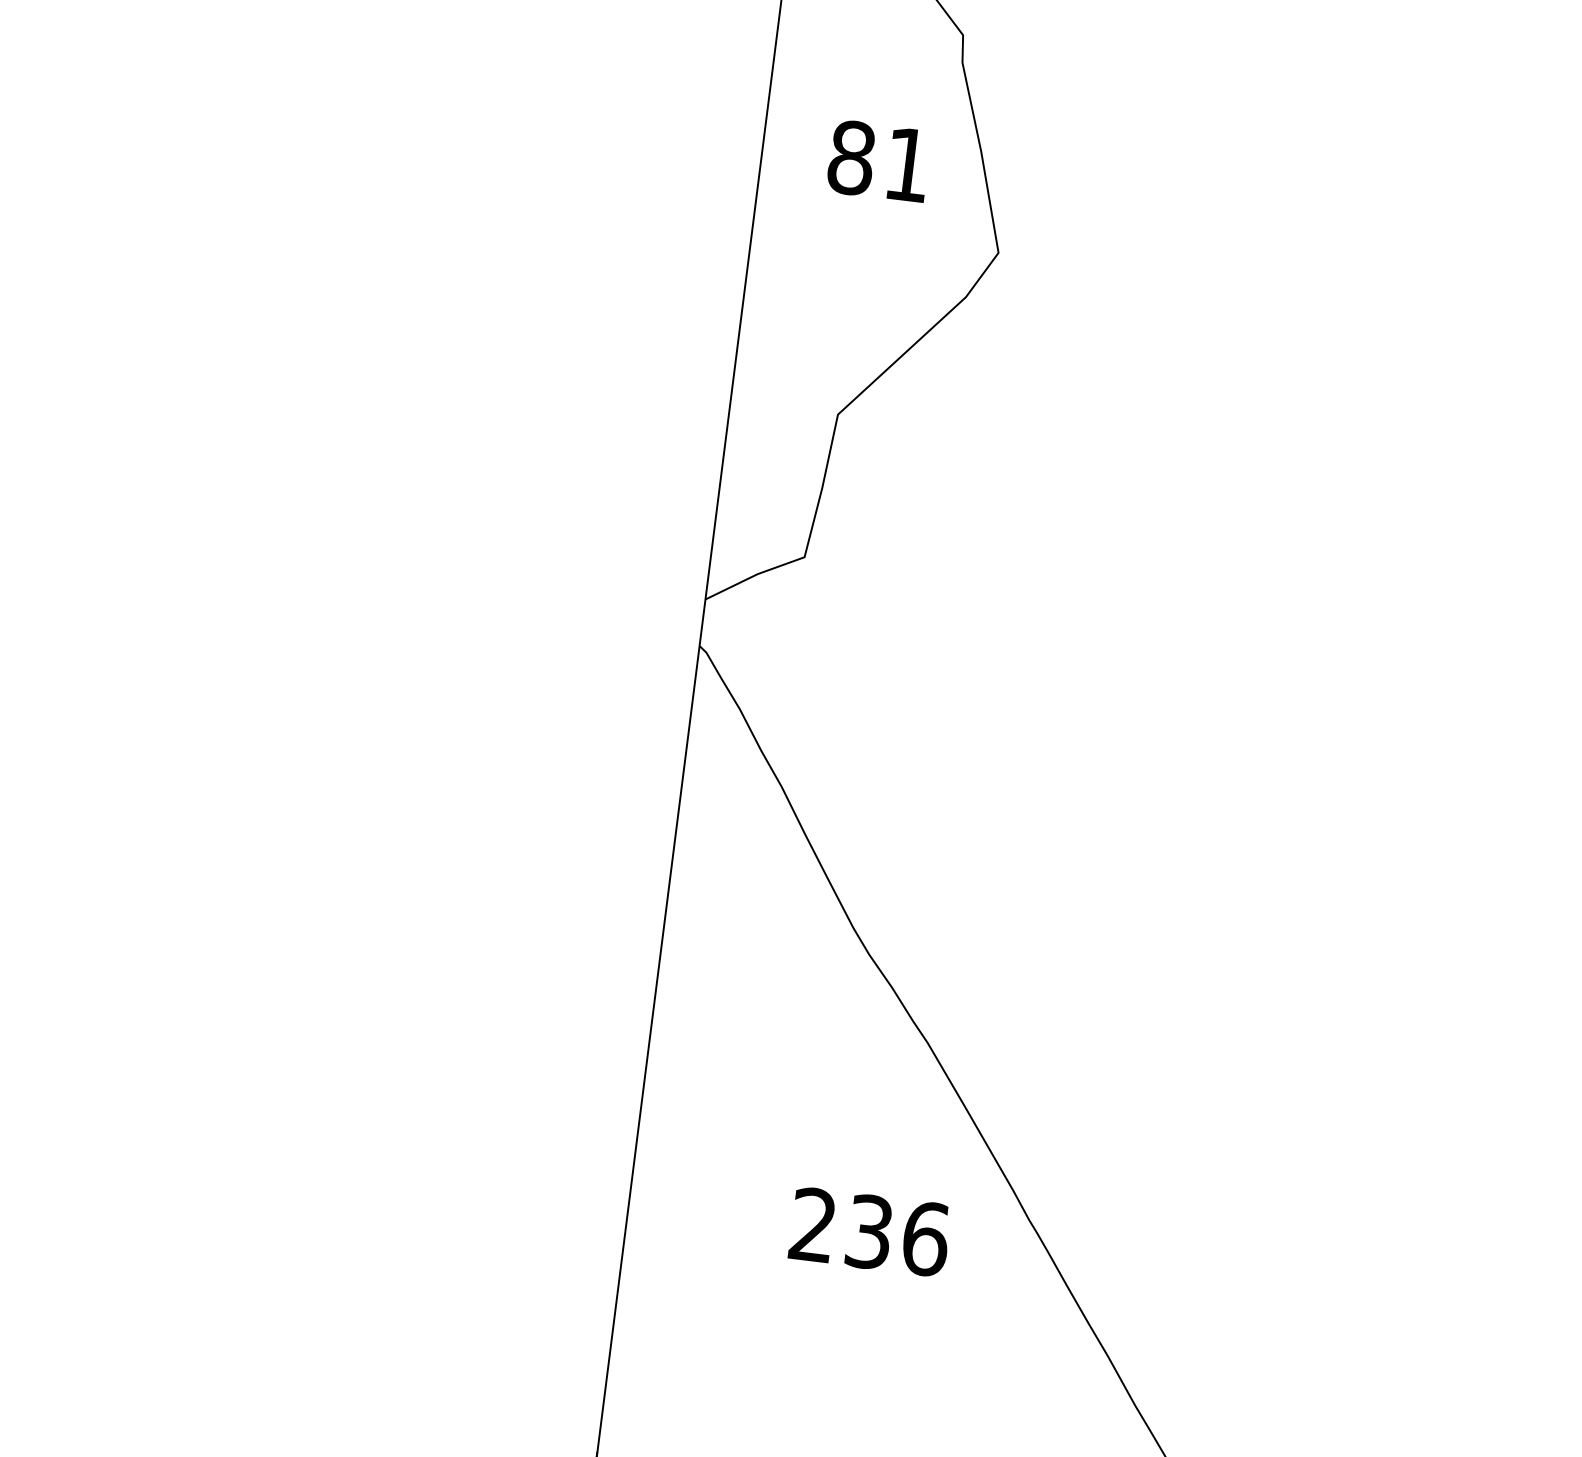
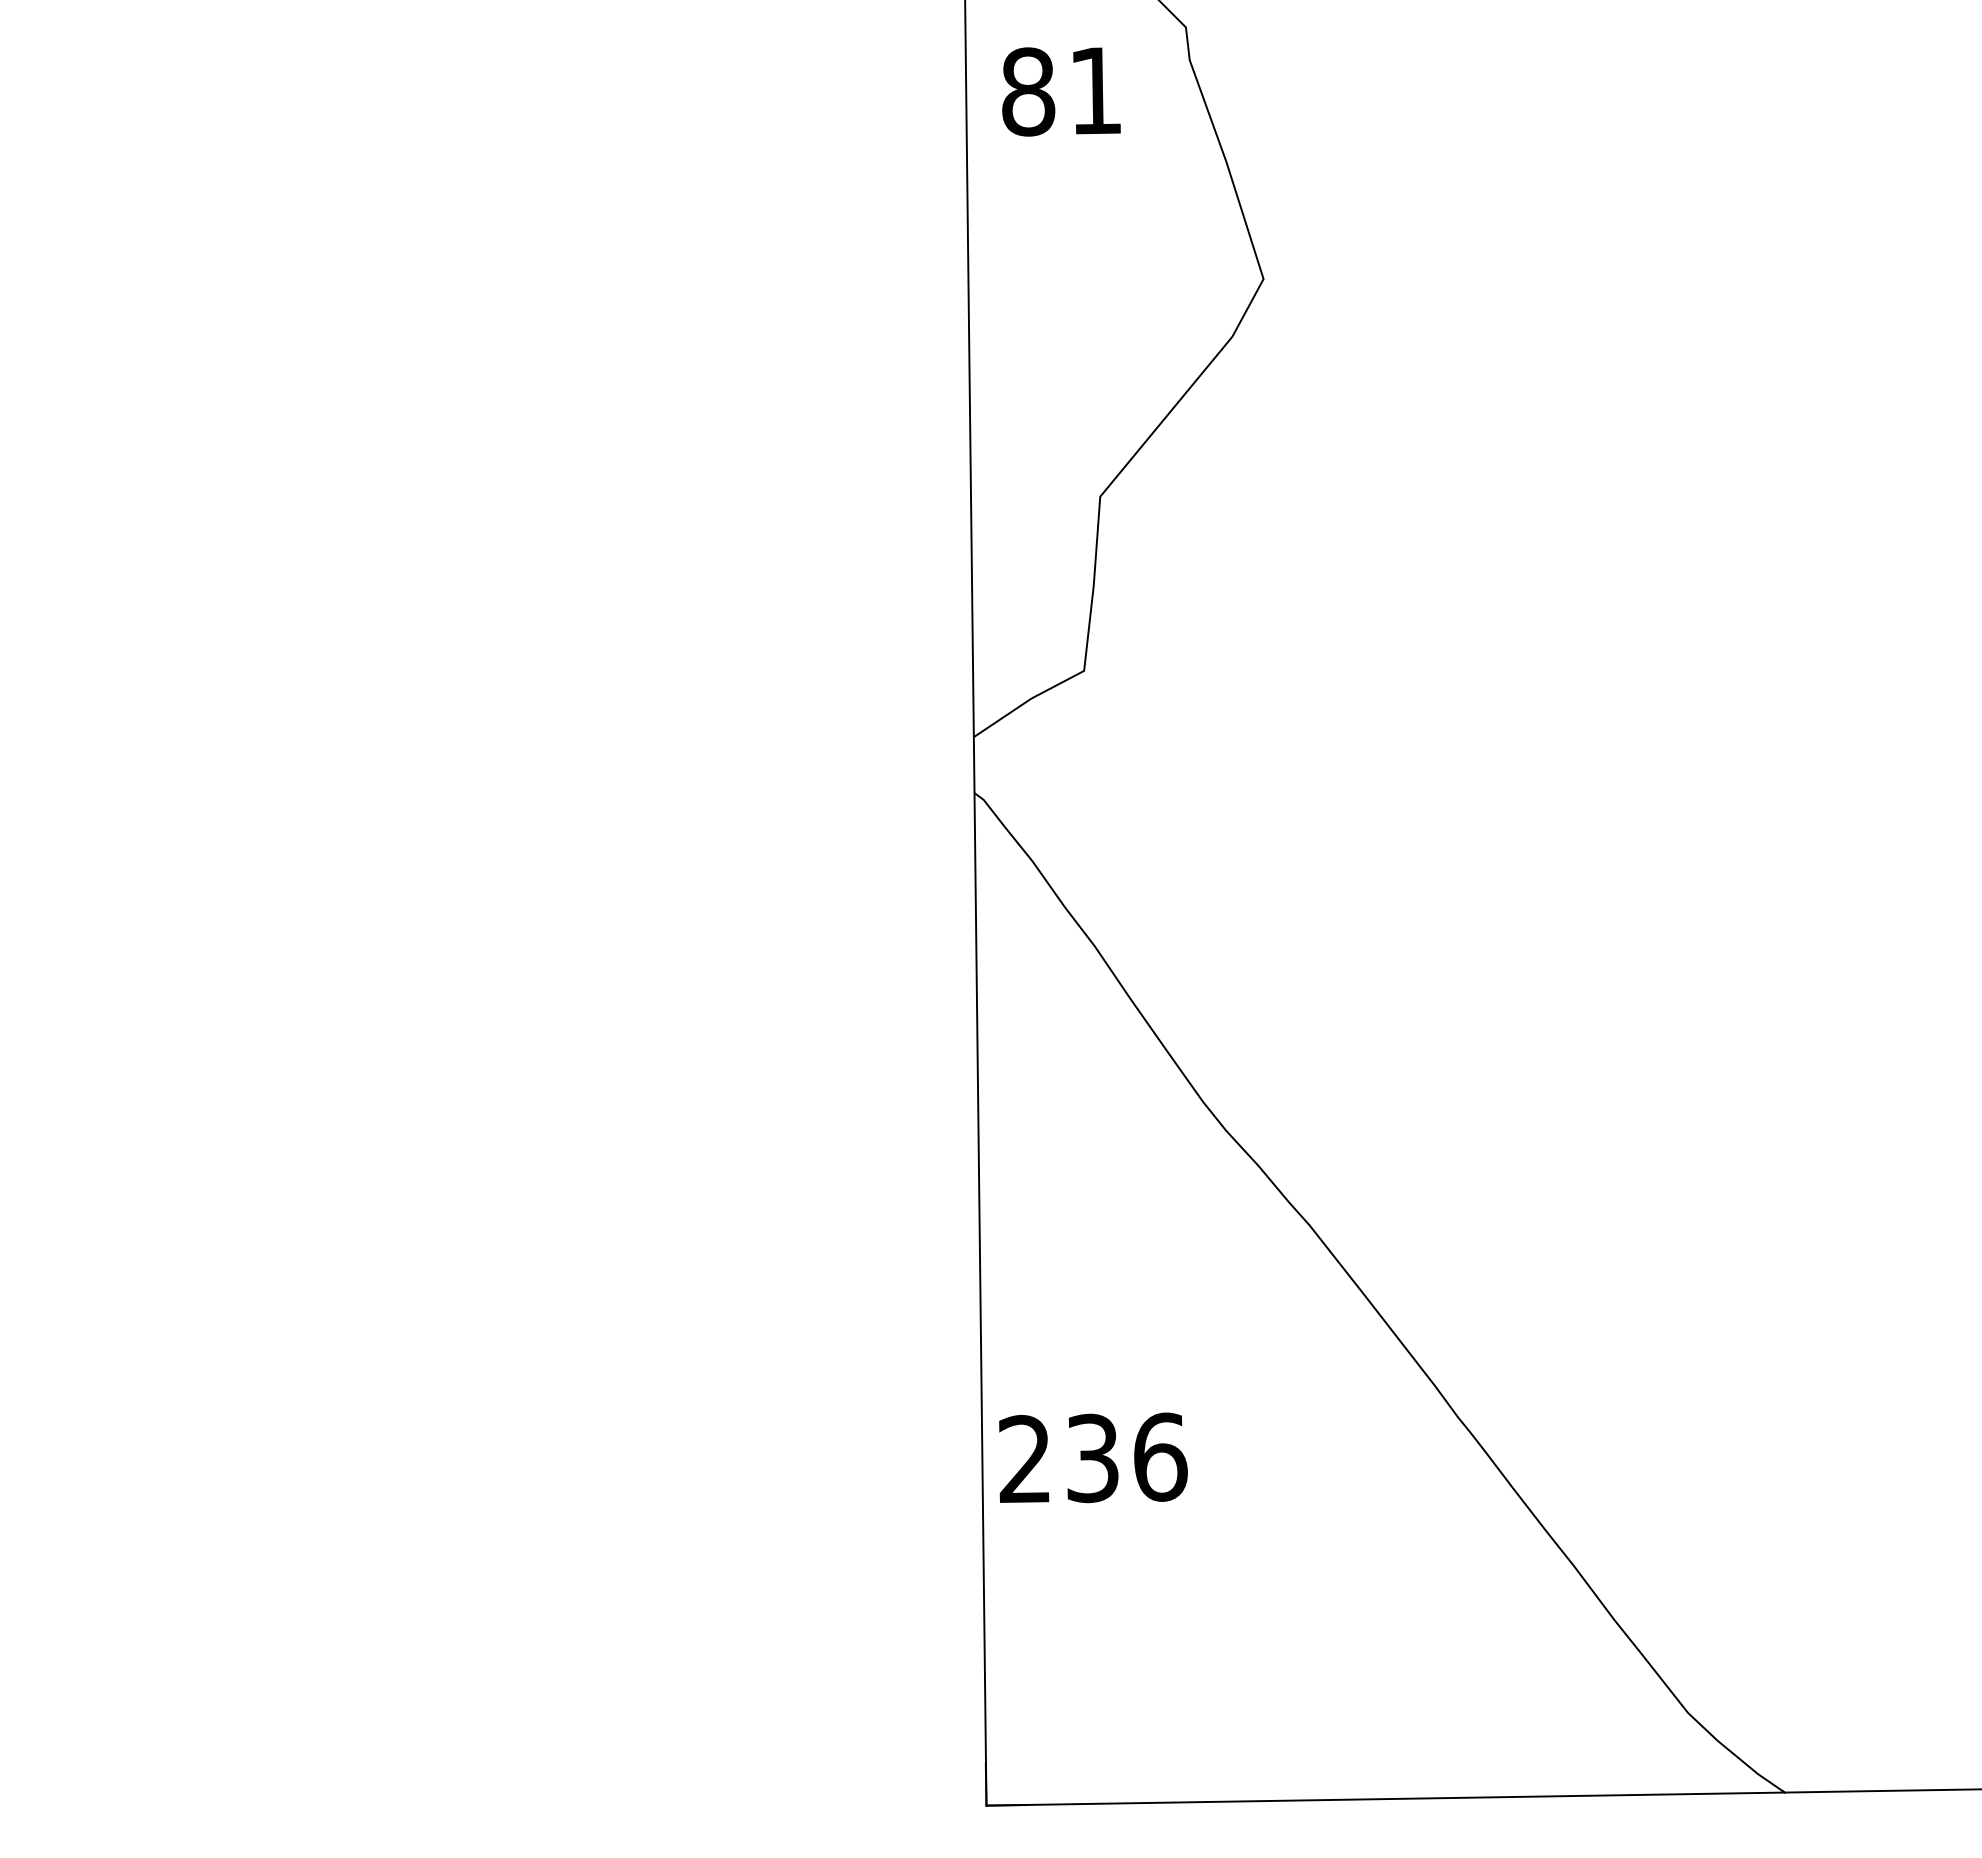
text: (879, 161) -> (1061, 91), moved
text: (870, 1231) -> (1093, 1457), moved

